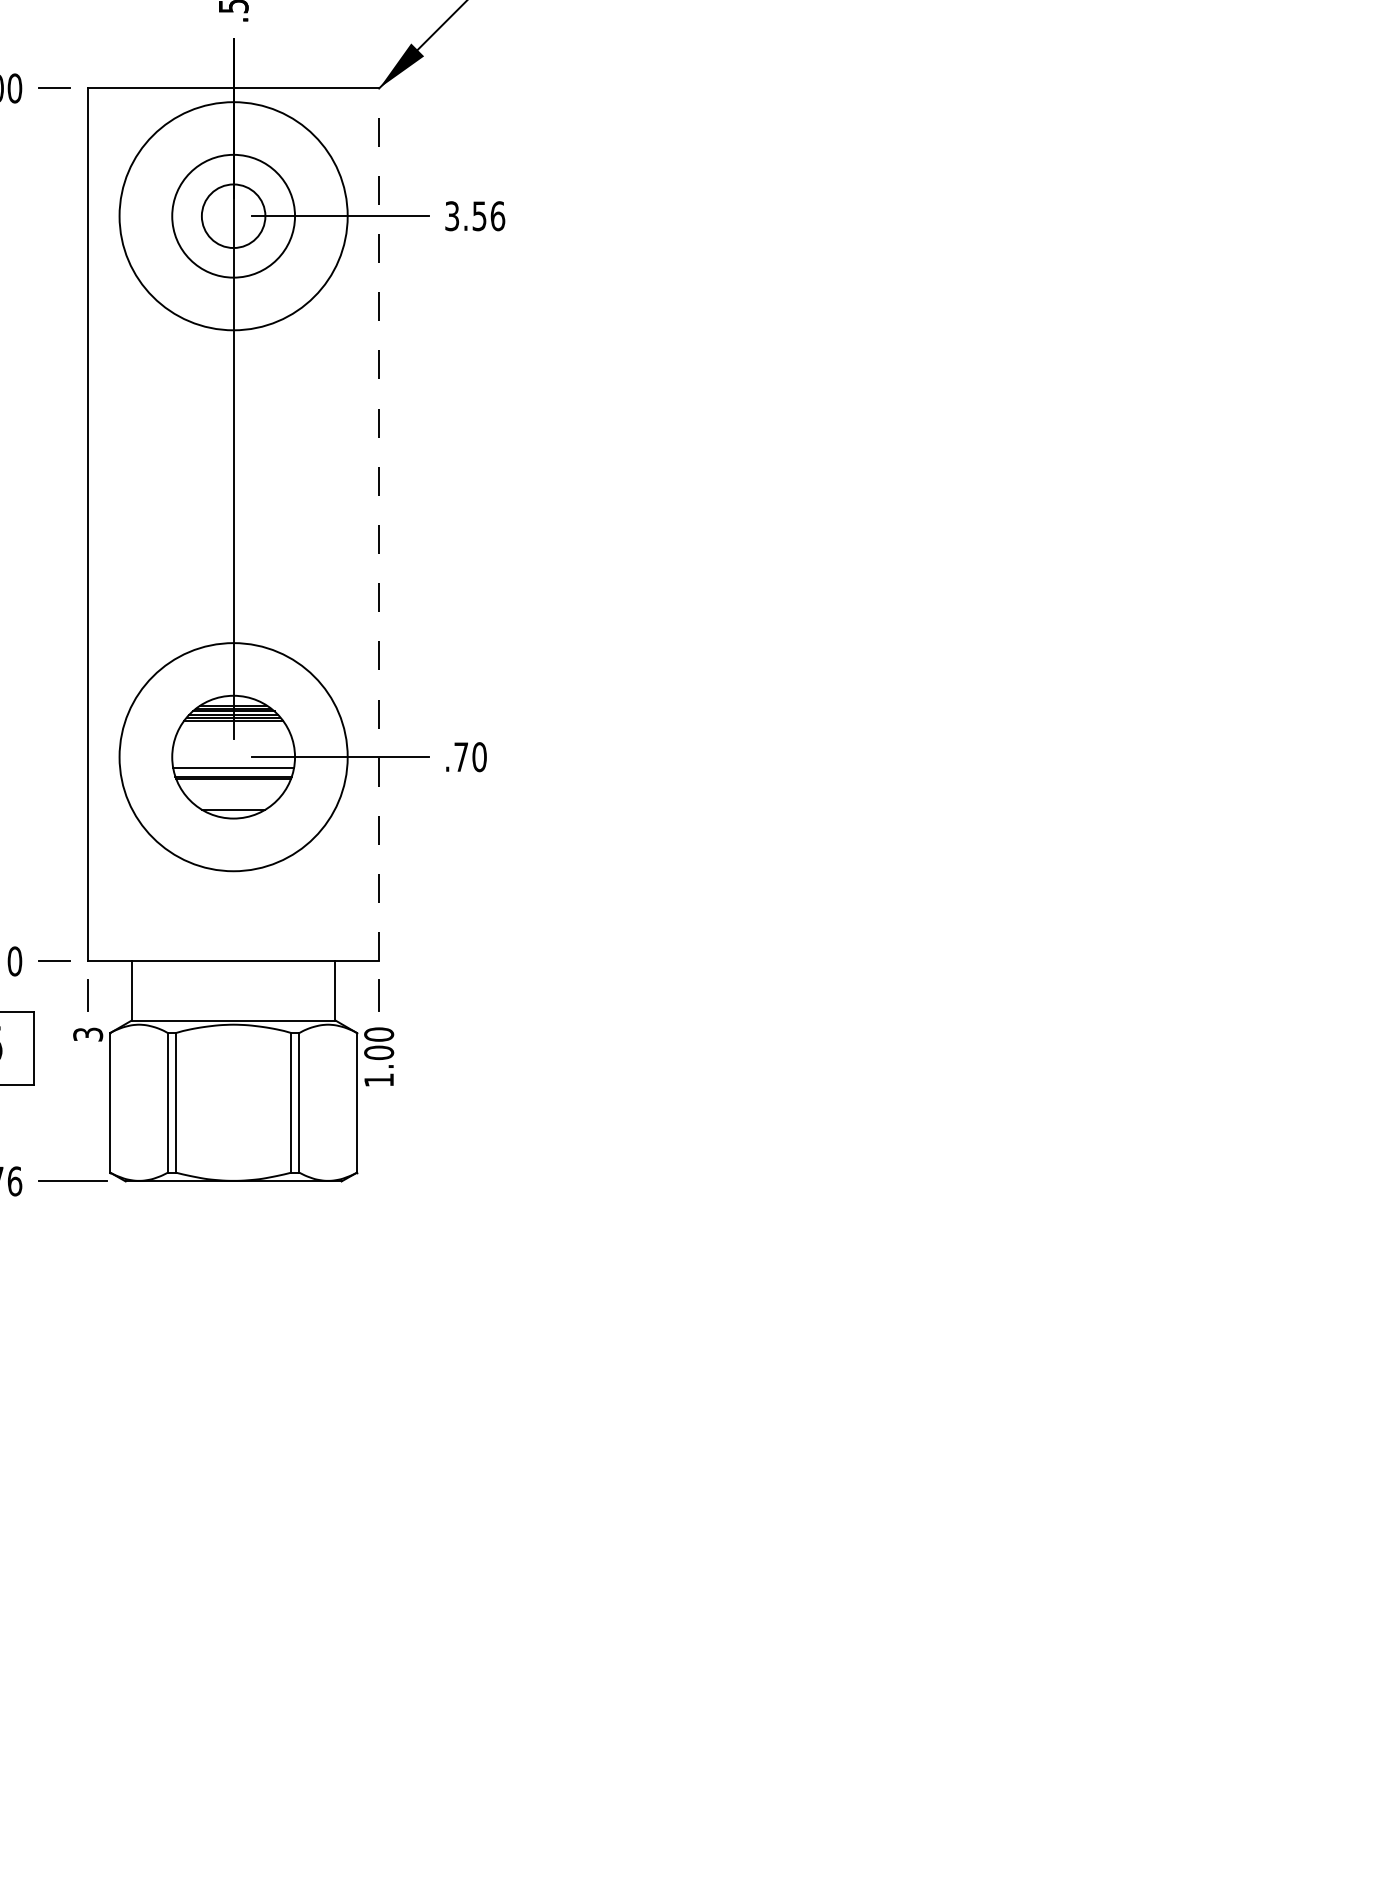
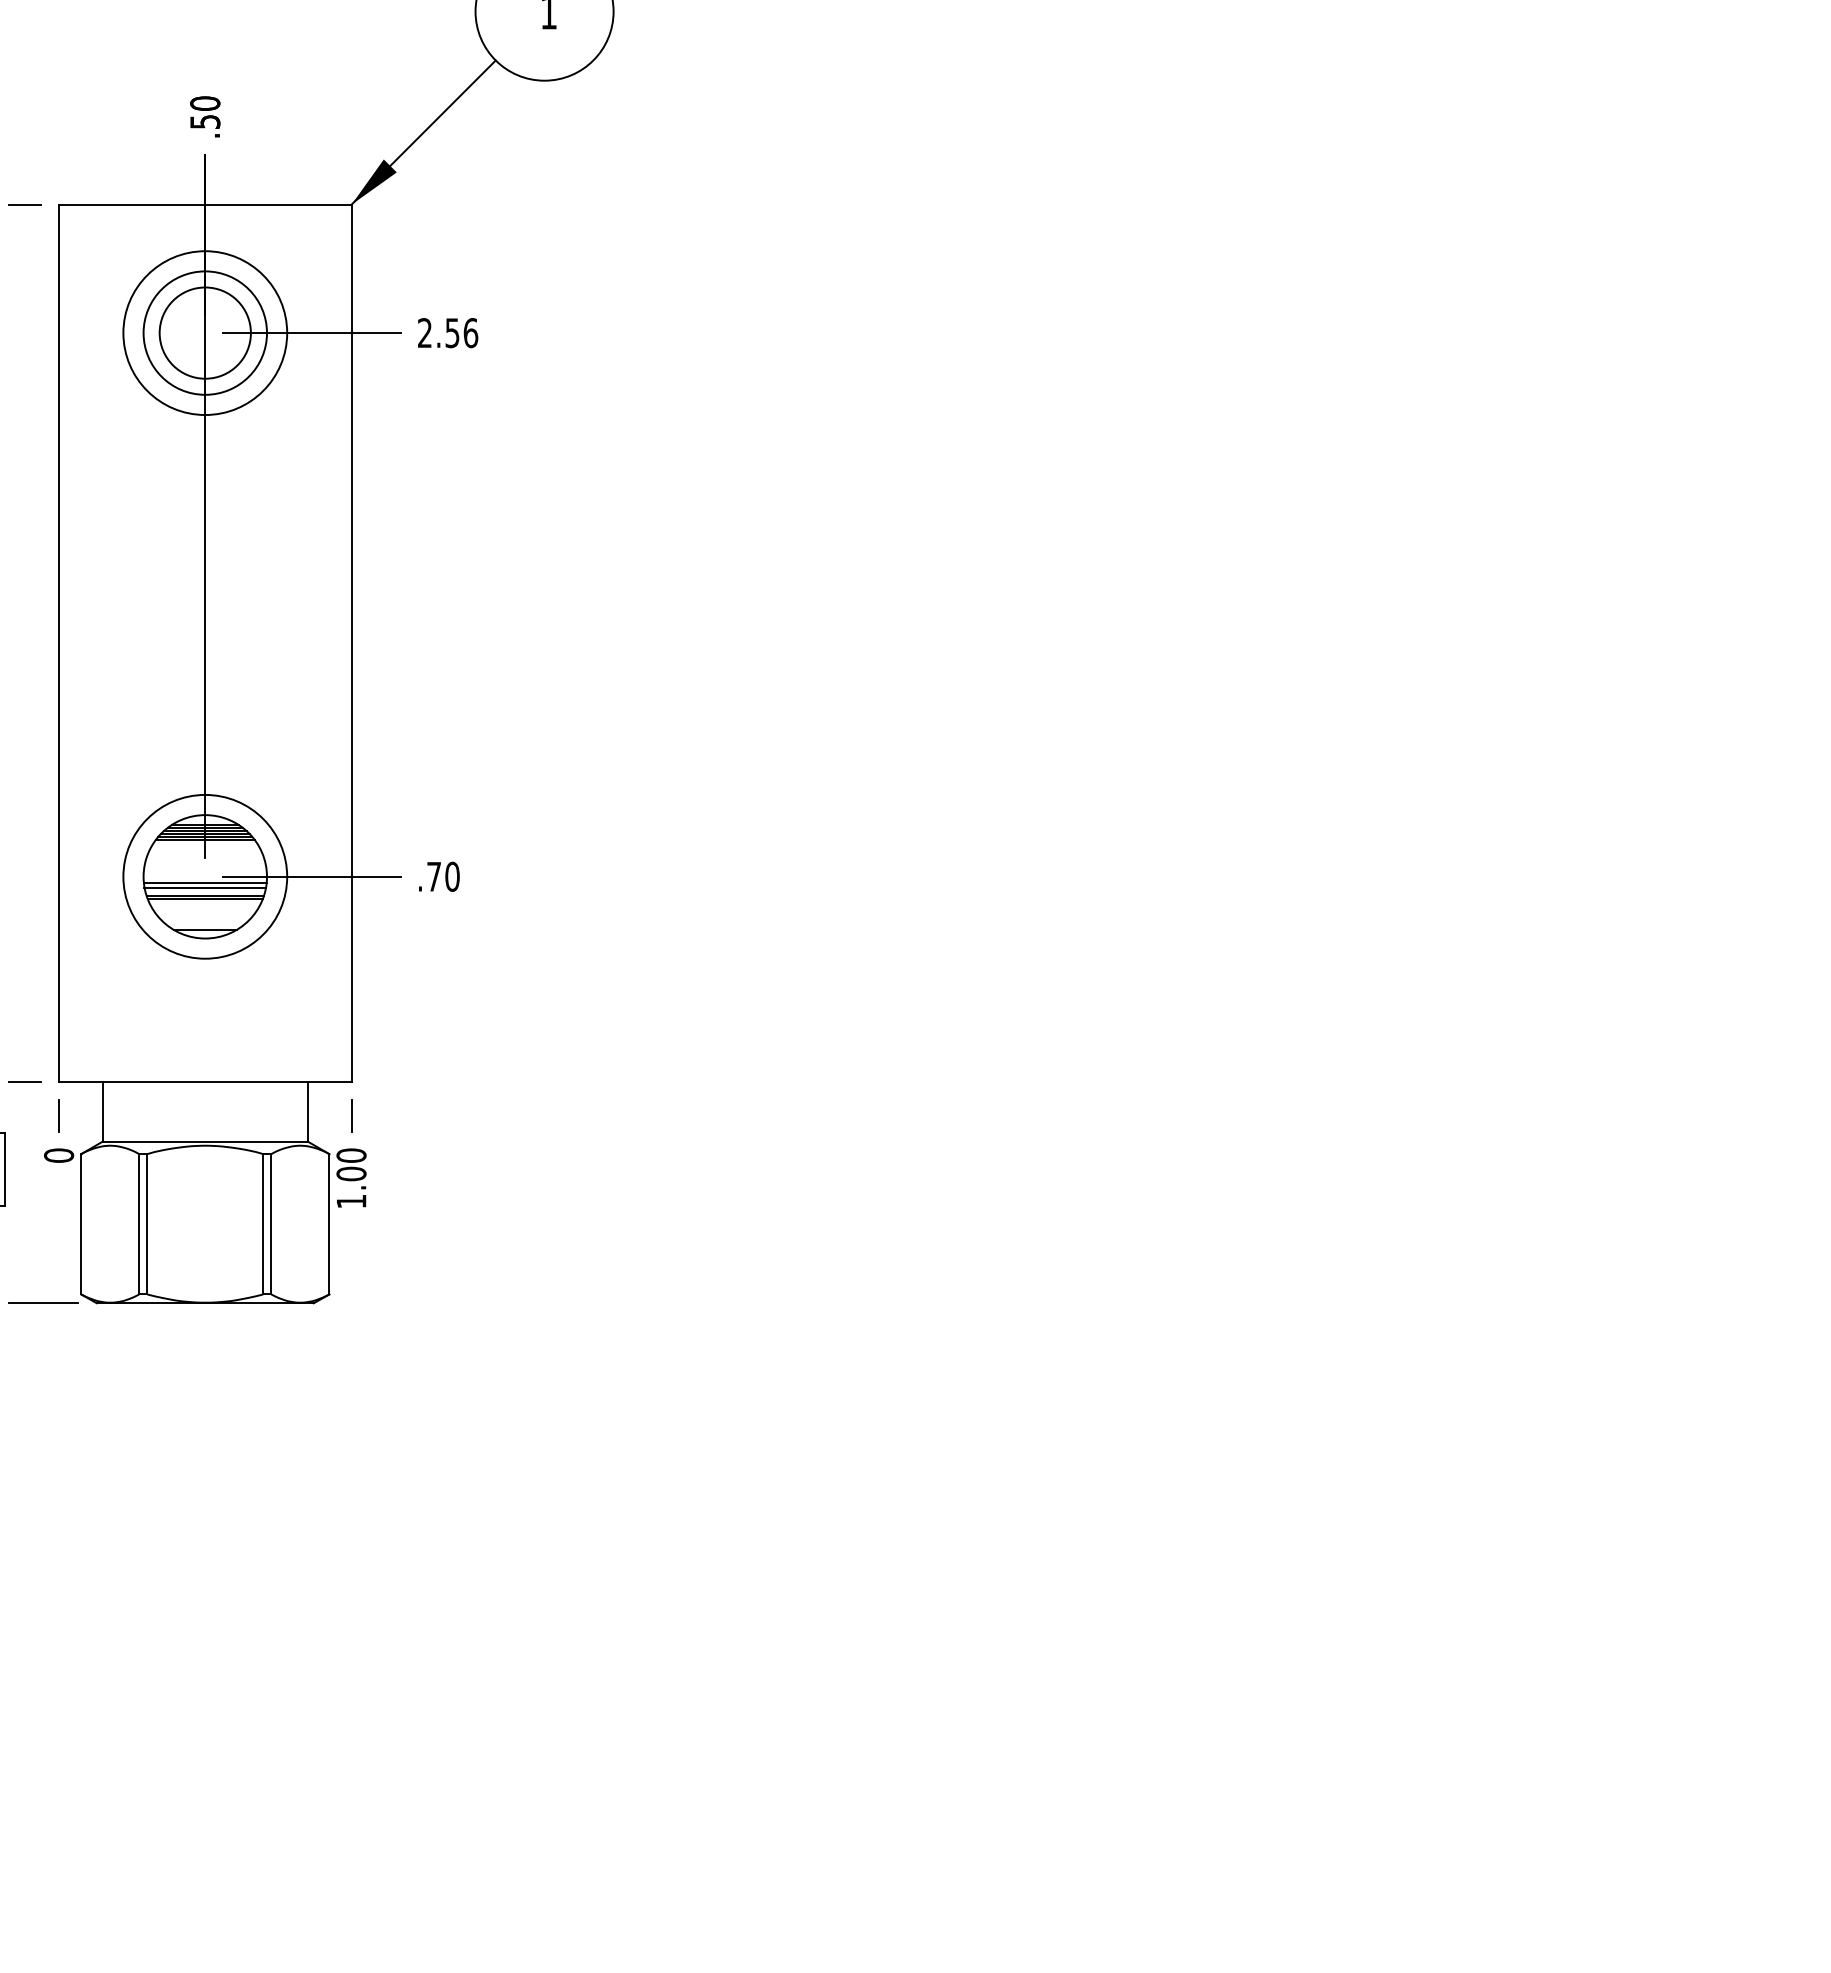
circle: (232, 215) -> (204, 332), size x1.43
circle: (233, 216) -> (205, 333), size x0.71
text: (451, 216) -> (424, 333), 3.56 -> 2.56
line: (379, 525) -> (351, 643), dashed -> solid
circle: (233, 756) -> (205, 876), size x0.71
line: (232, 762) -> (204, 882), added
text: (88, 1034) -> (59, 1155), 3 -> 0

